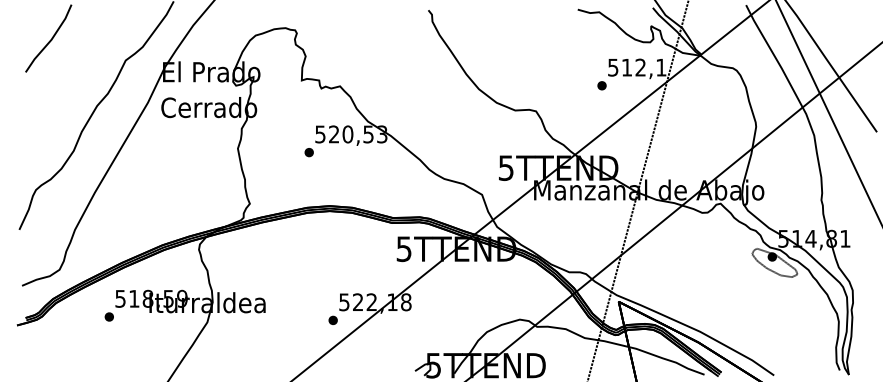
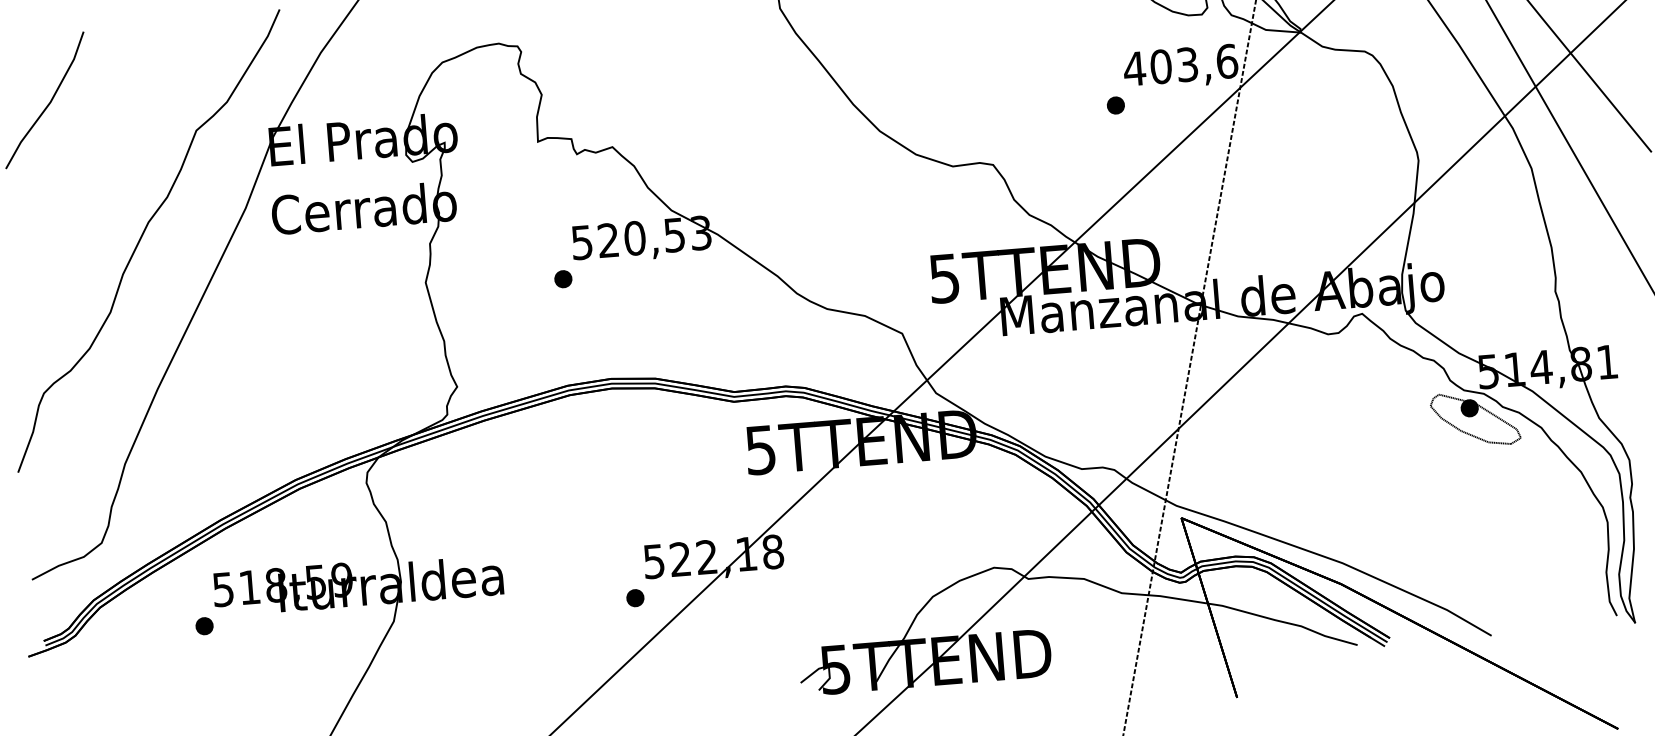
text: (636, 67) -> (1179, 65), 512,1 -> 403,6

